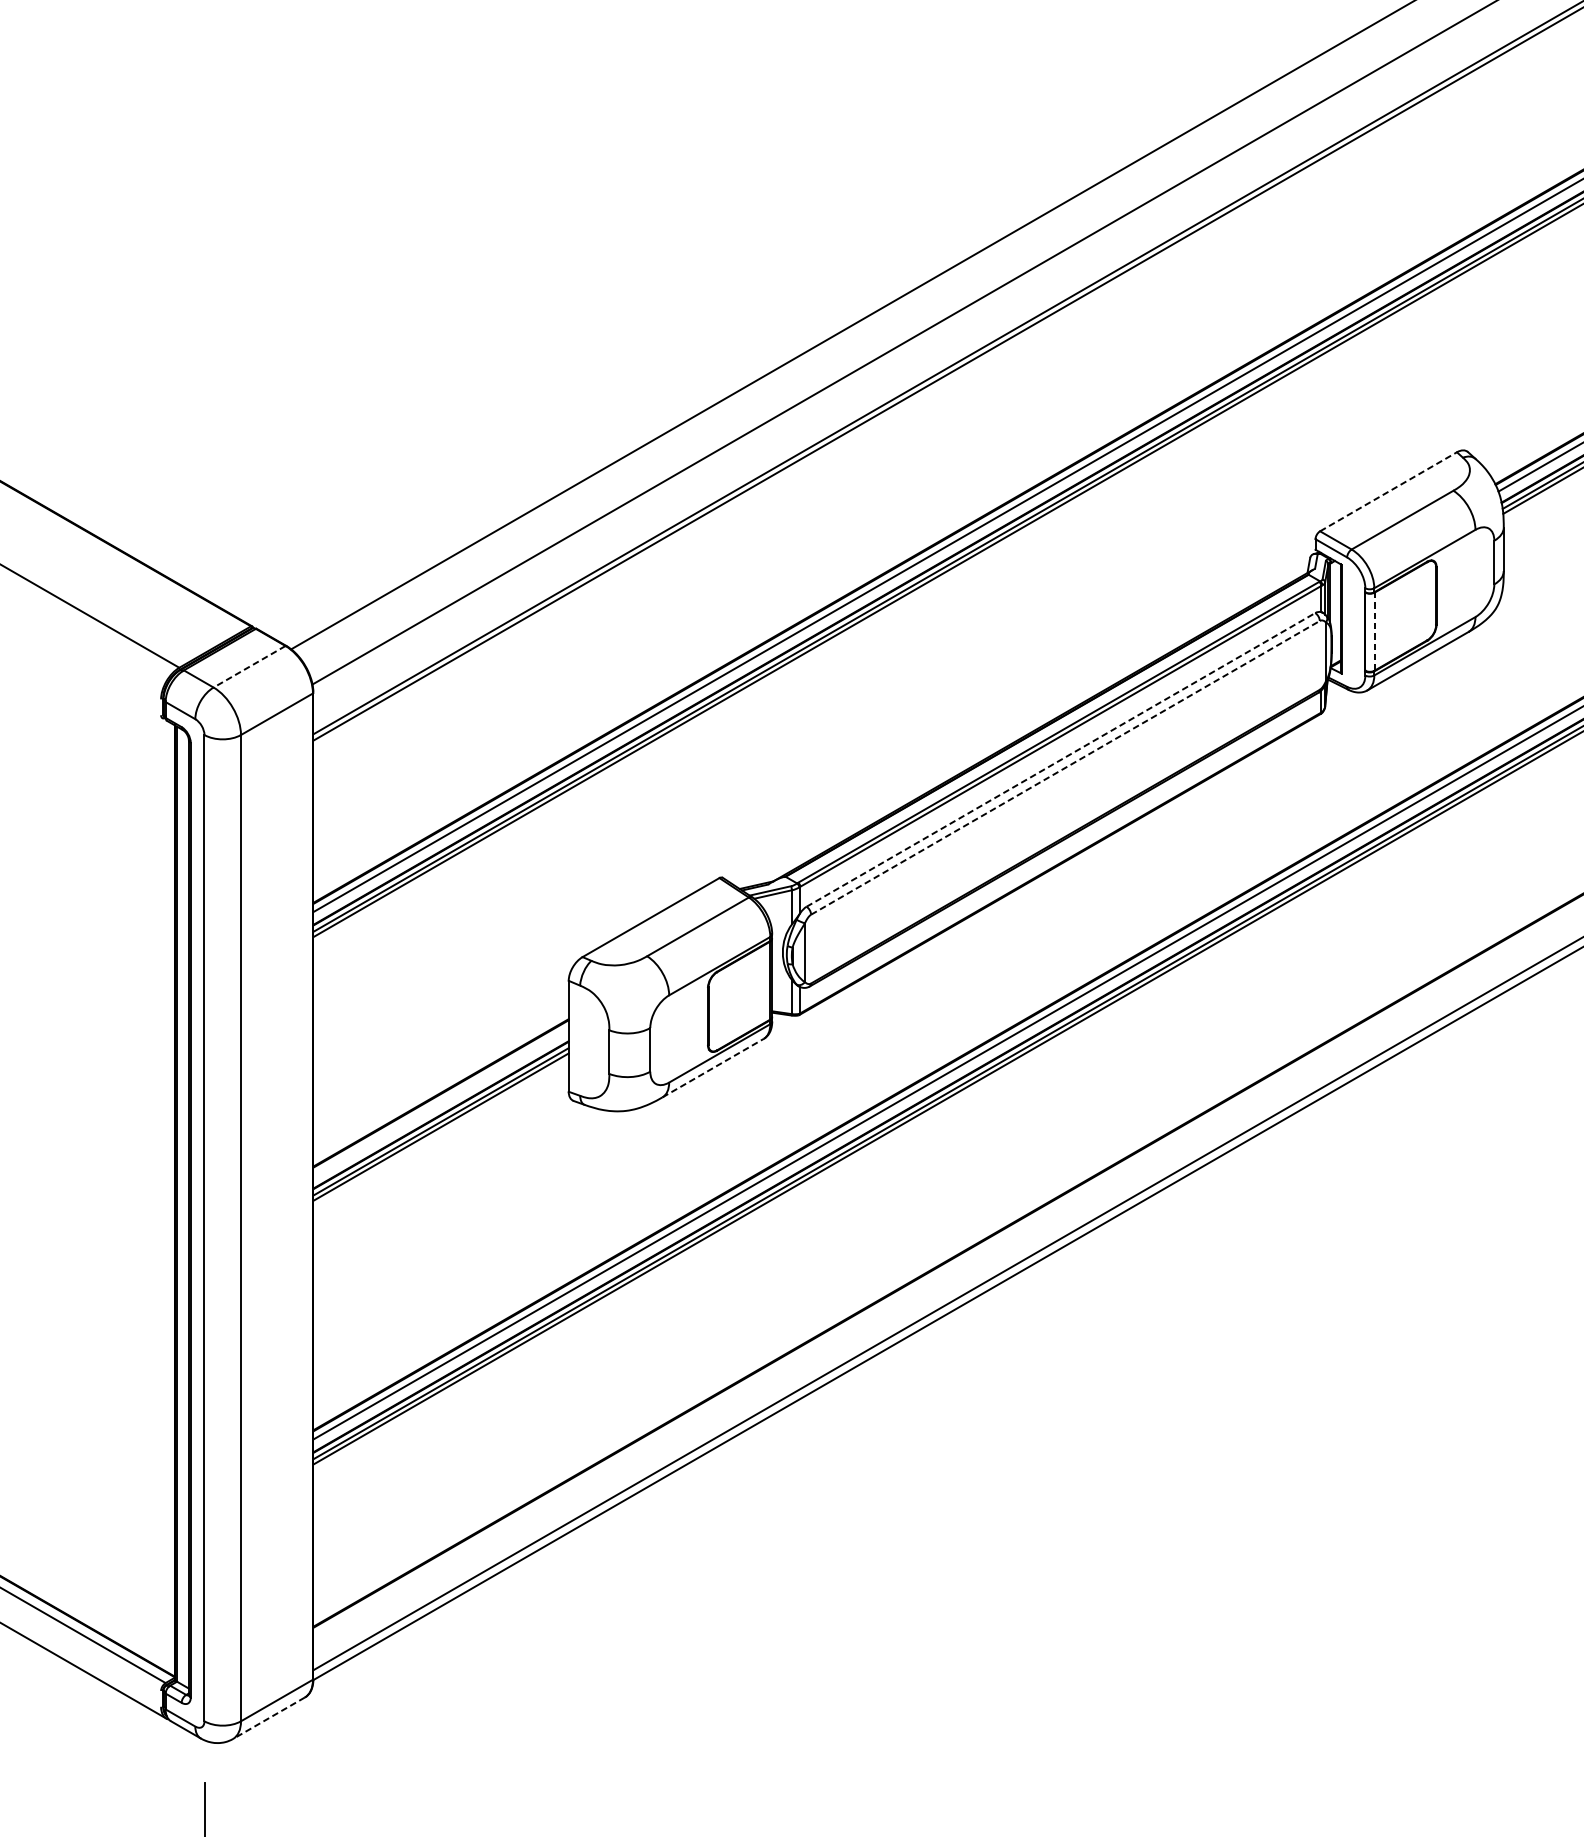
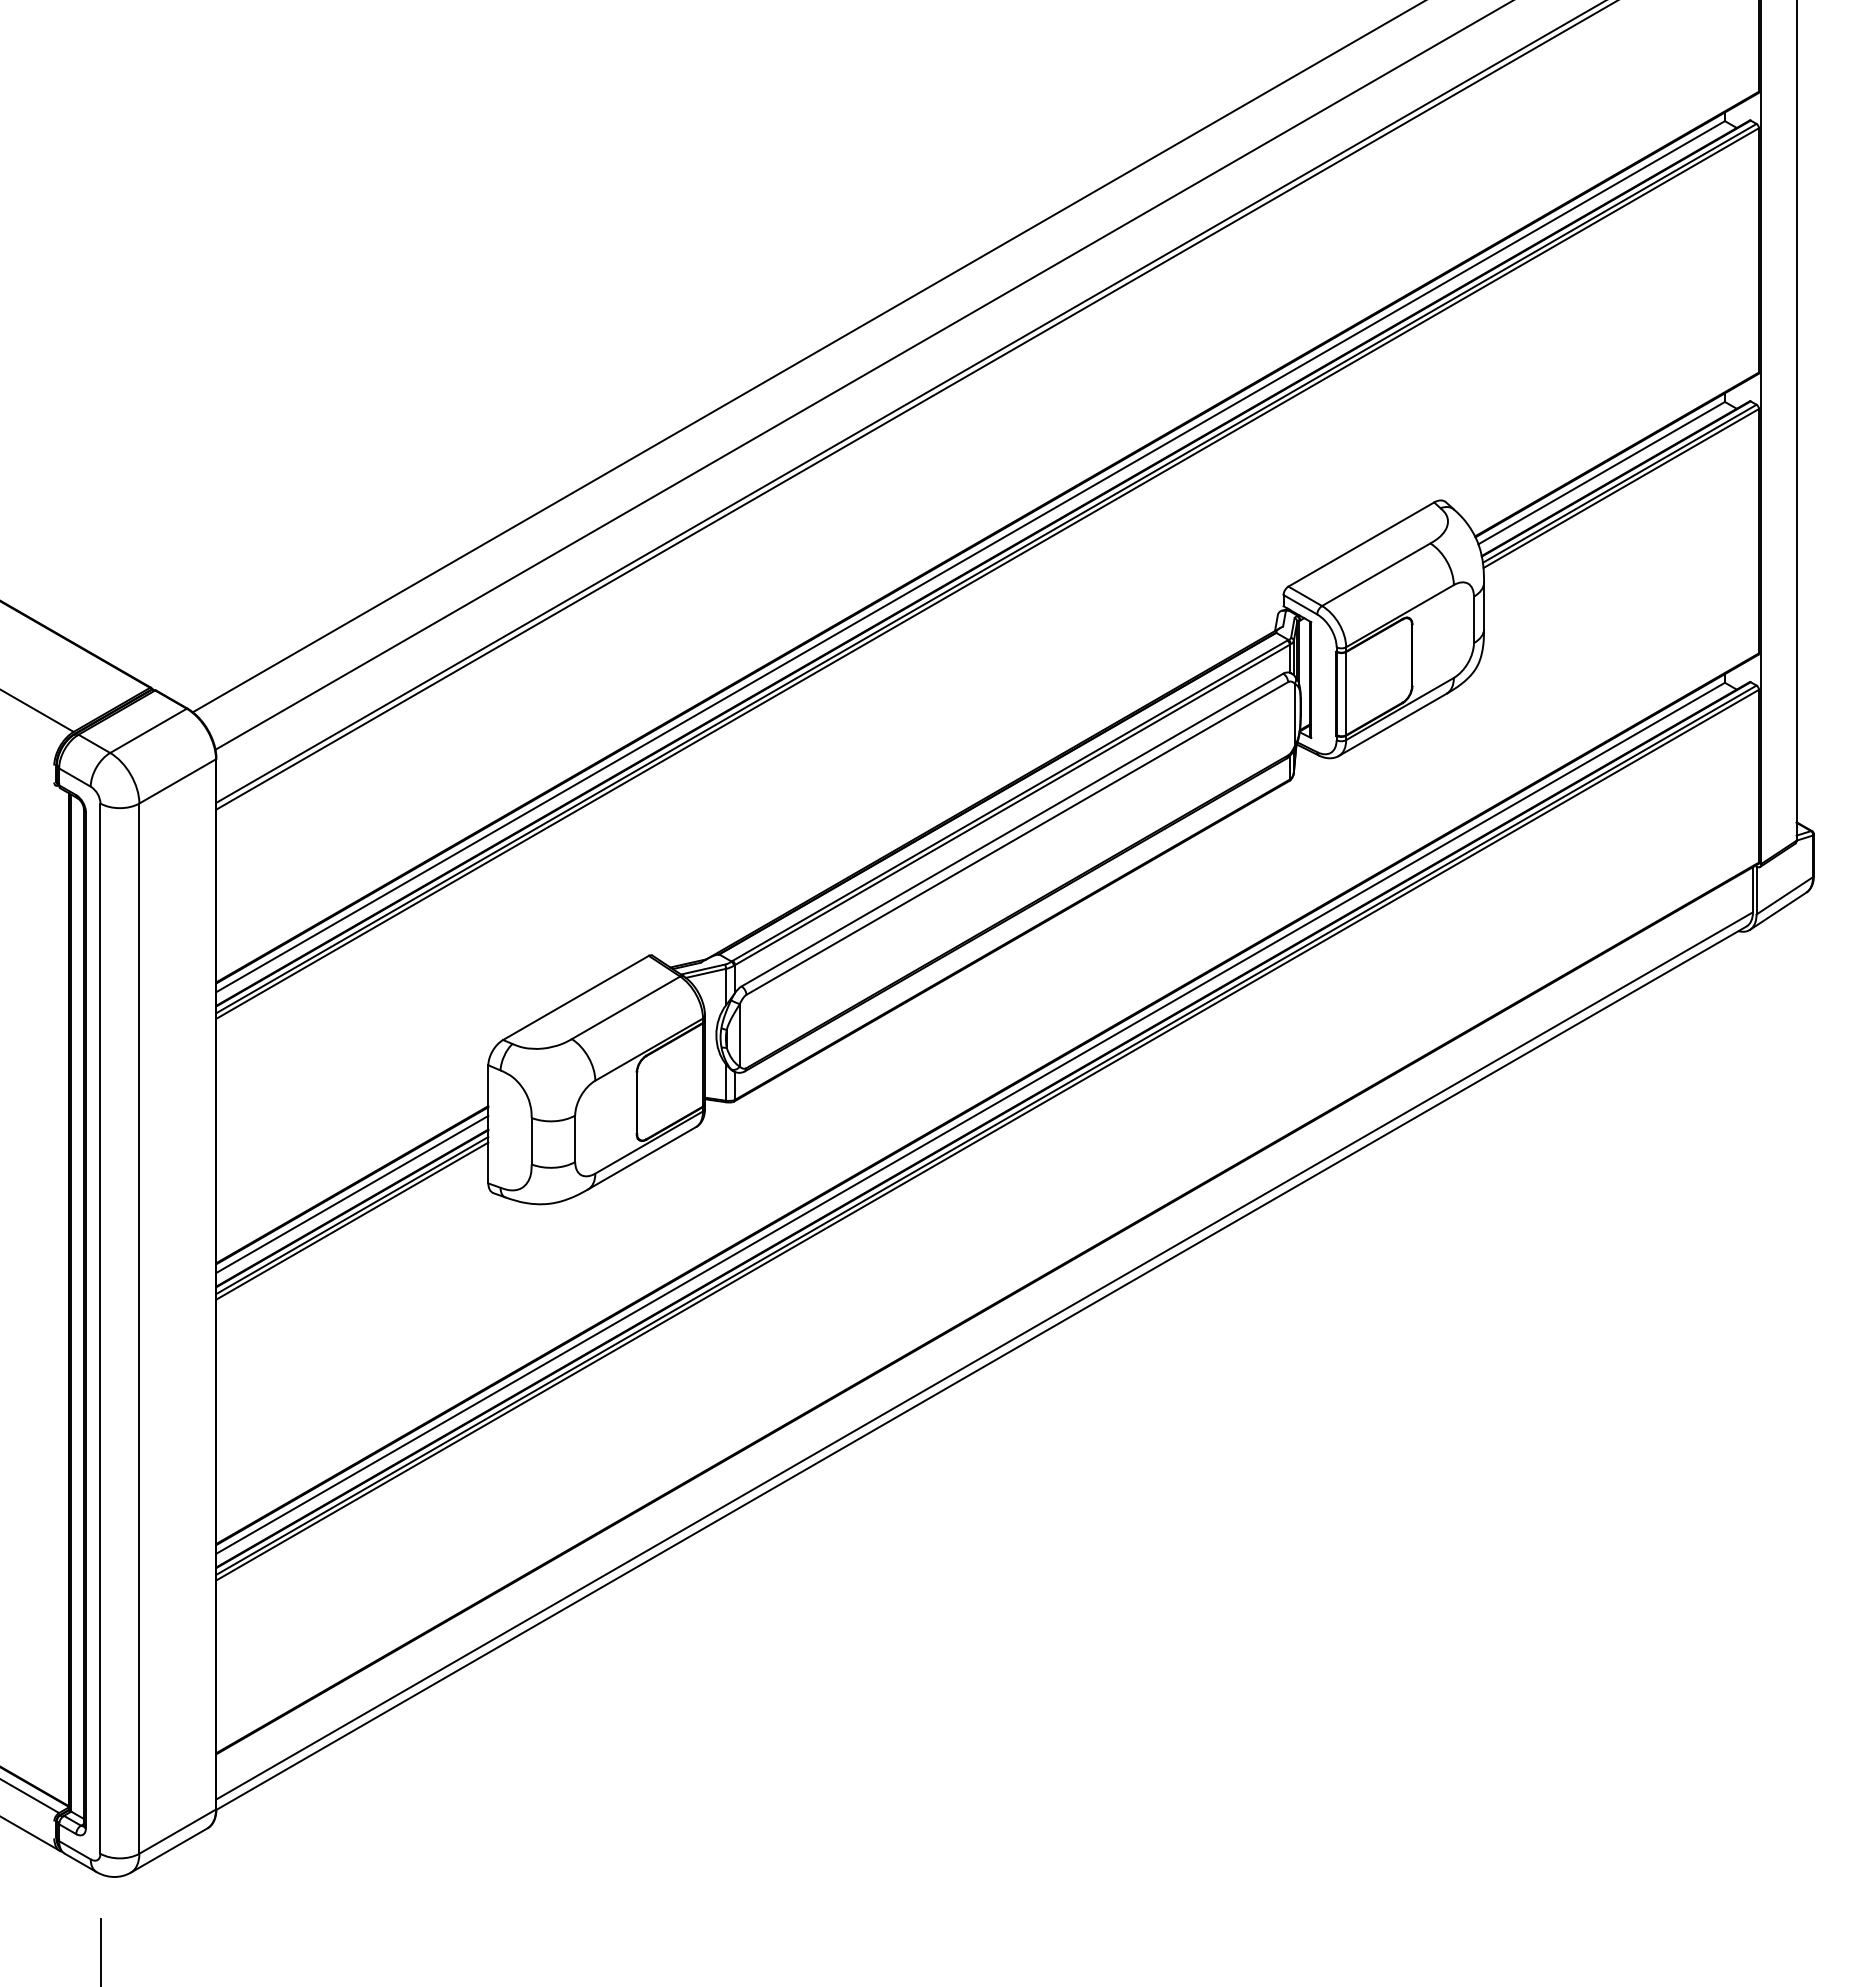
line: (1388, 491) -> (1361, 544), dashed -> solid
line: (1374, 631) -> (1346, 693), dashed -> solid
line: (249, 667) -> (148, 731), dashed -> solid
line: (1060, 760) -> (1012, 830), dashed -> solid
line: (1065, 767) -> (1017, 838), dashed -> solid
line: (713, 1067) -> (642, 1157), dashed -> solid
line: (441, 1101) -> (352, 1193), added
line: (268, 1718) -> (168, 1850), dashed -> solid

